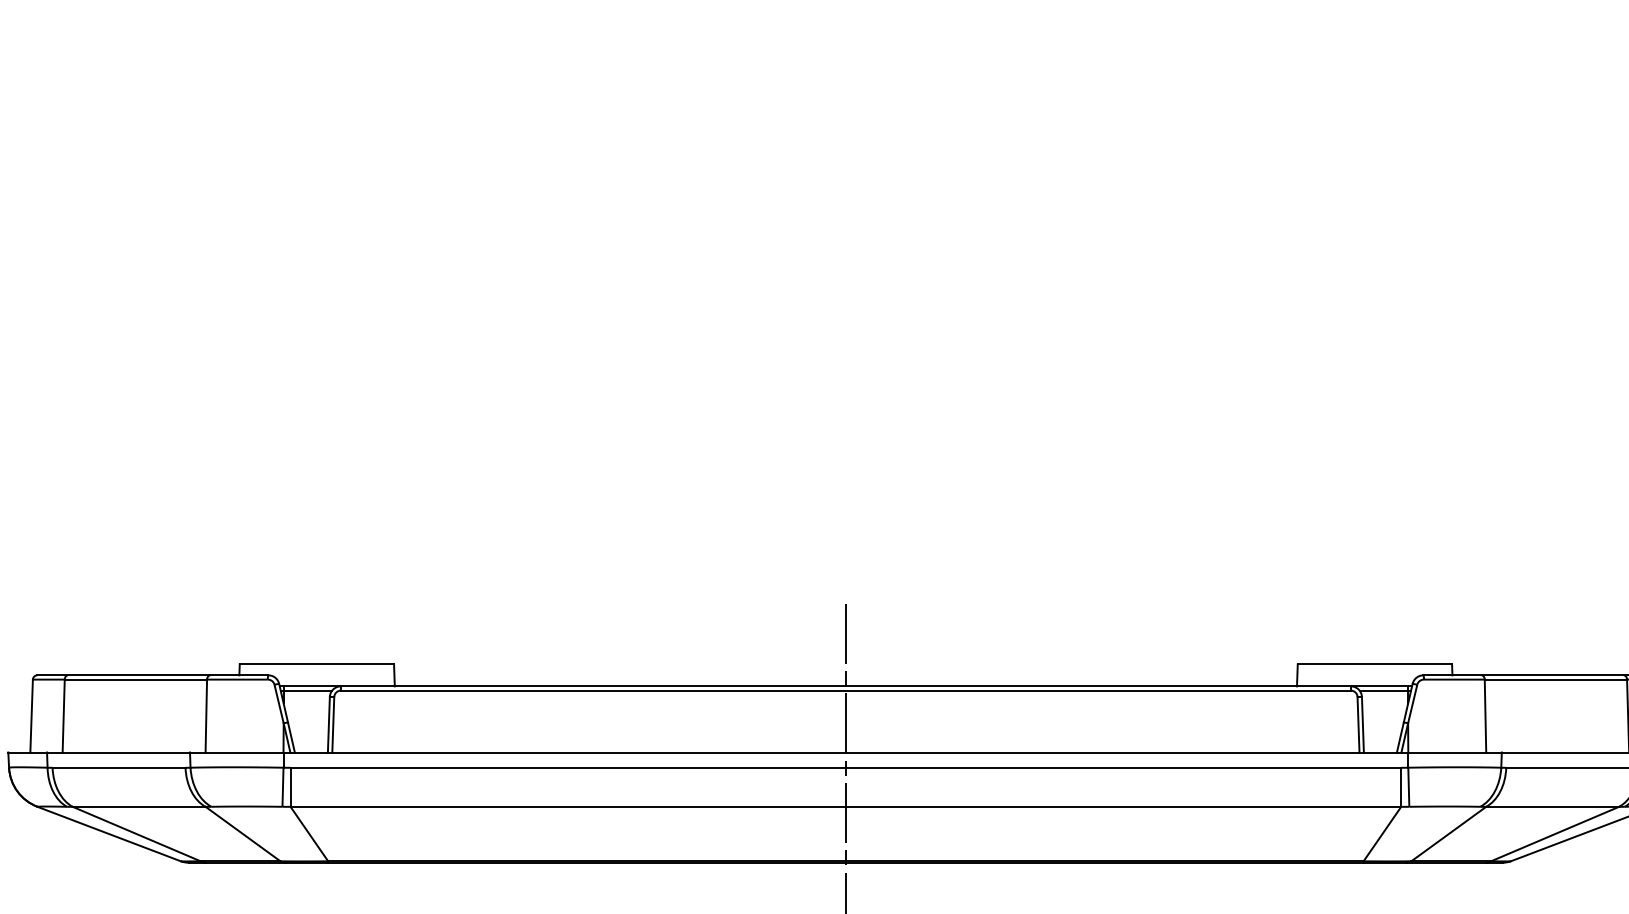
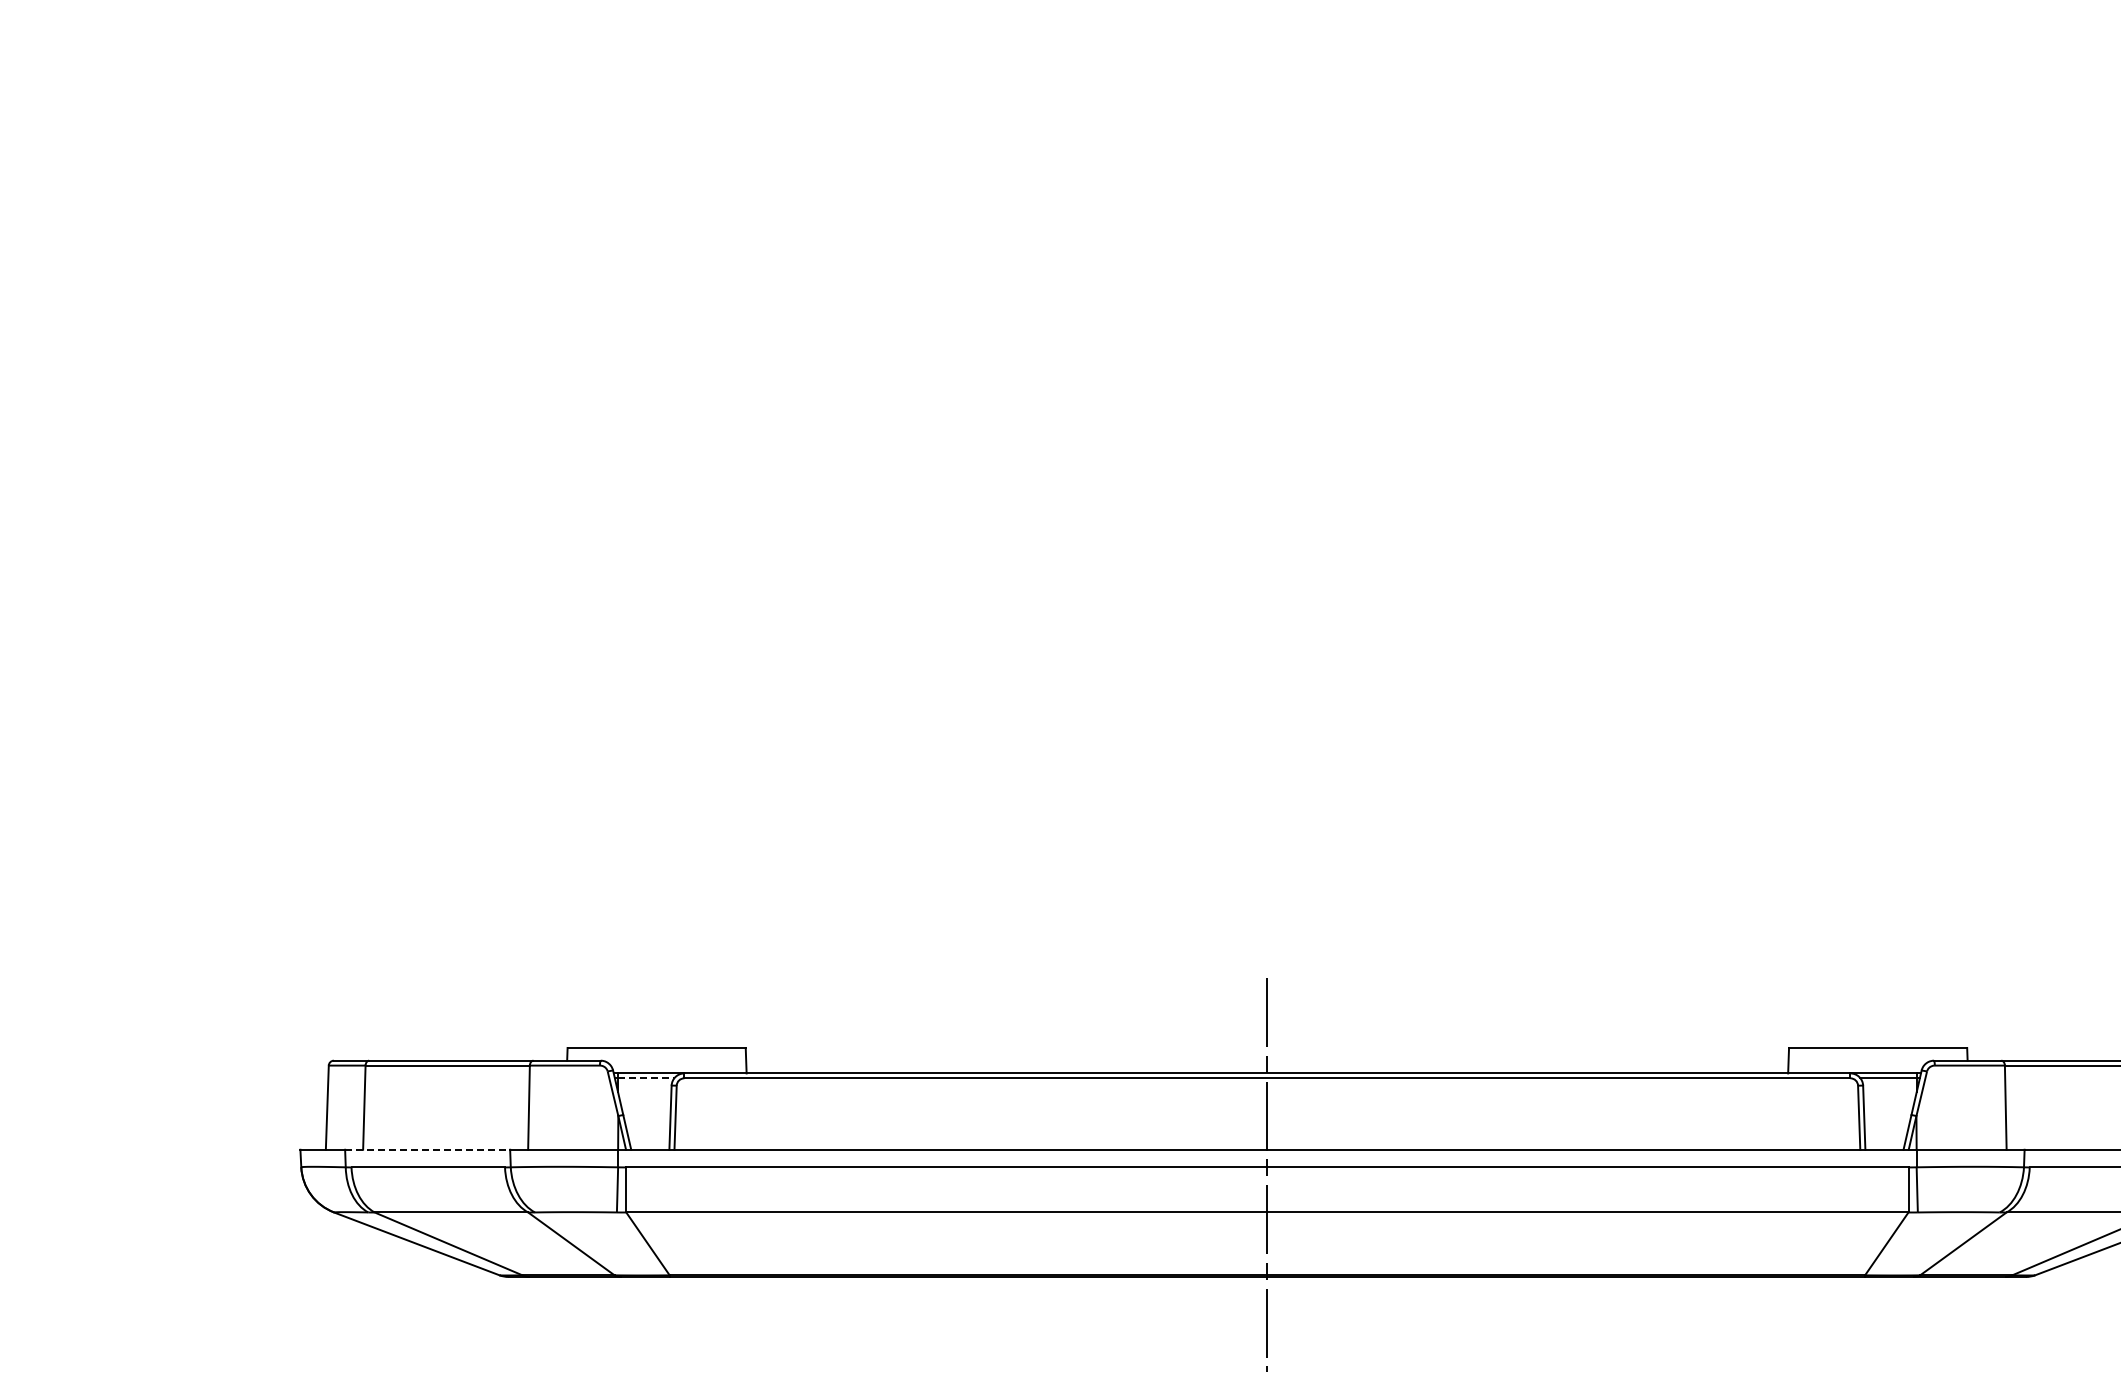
line: (308, 690) -> (646, 1078), solid -> dashed
line: (118, 752) -> (427, 1149), solid -> dashed

